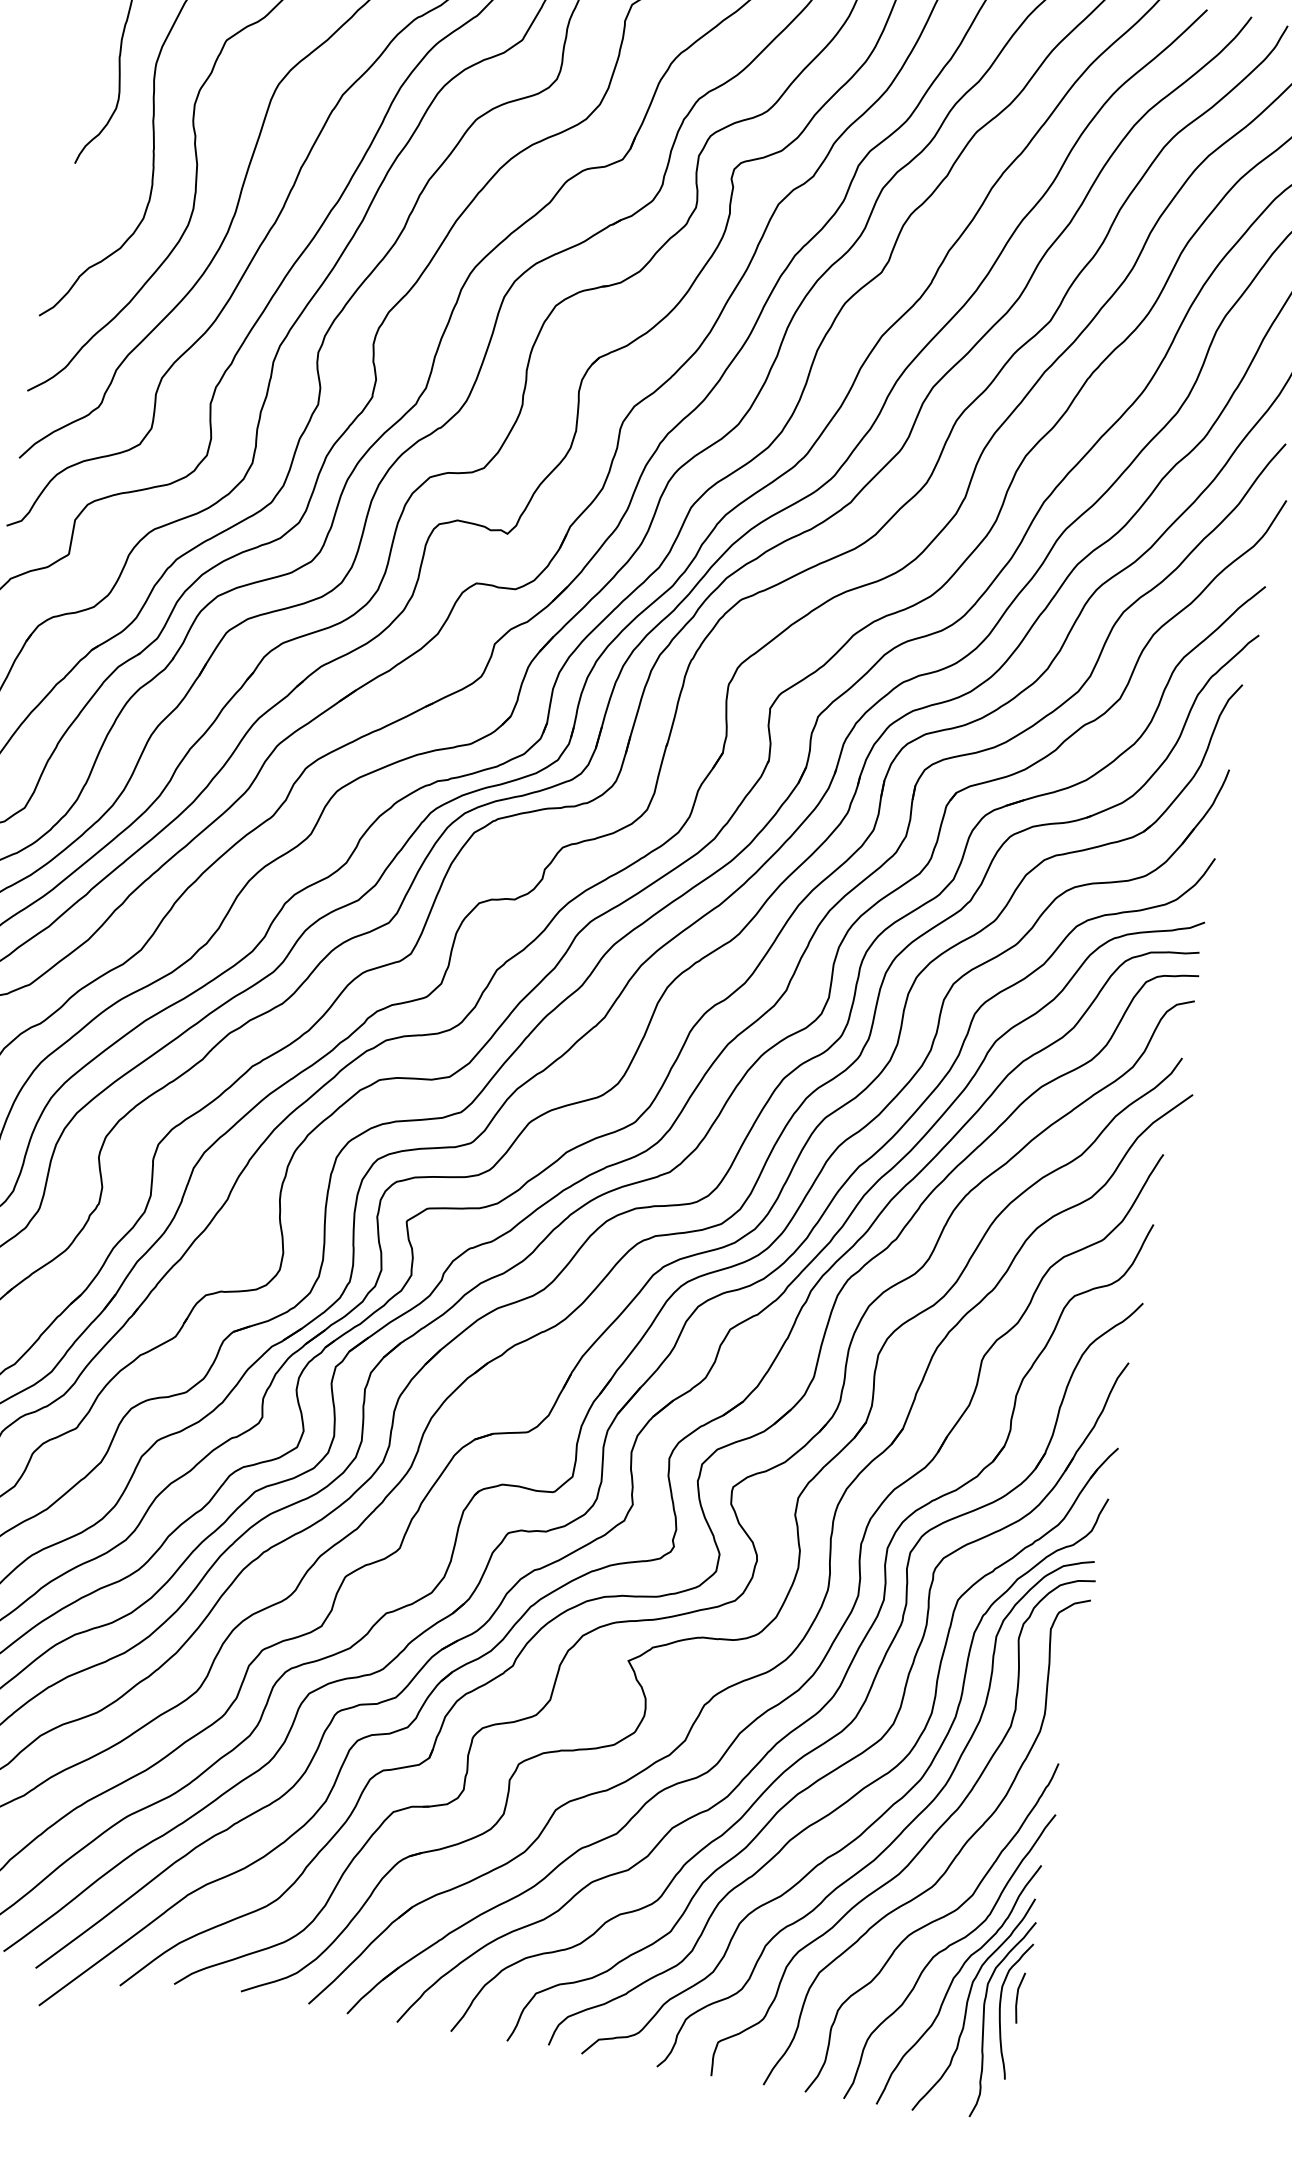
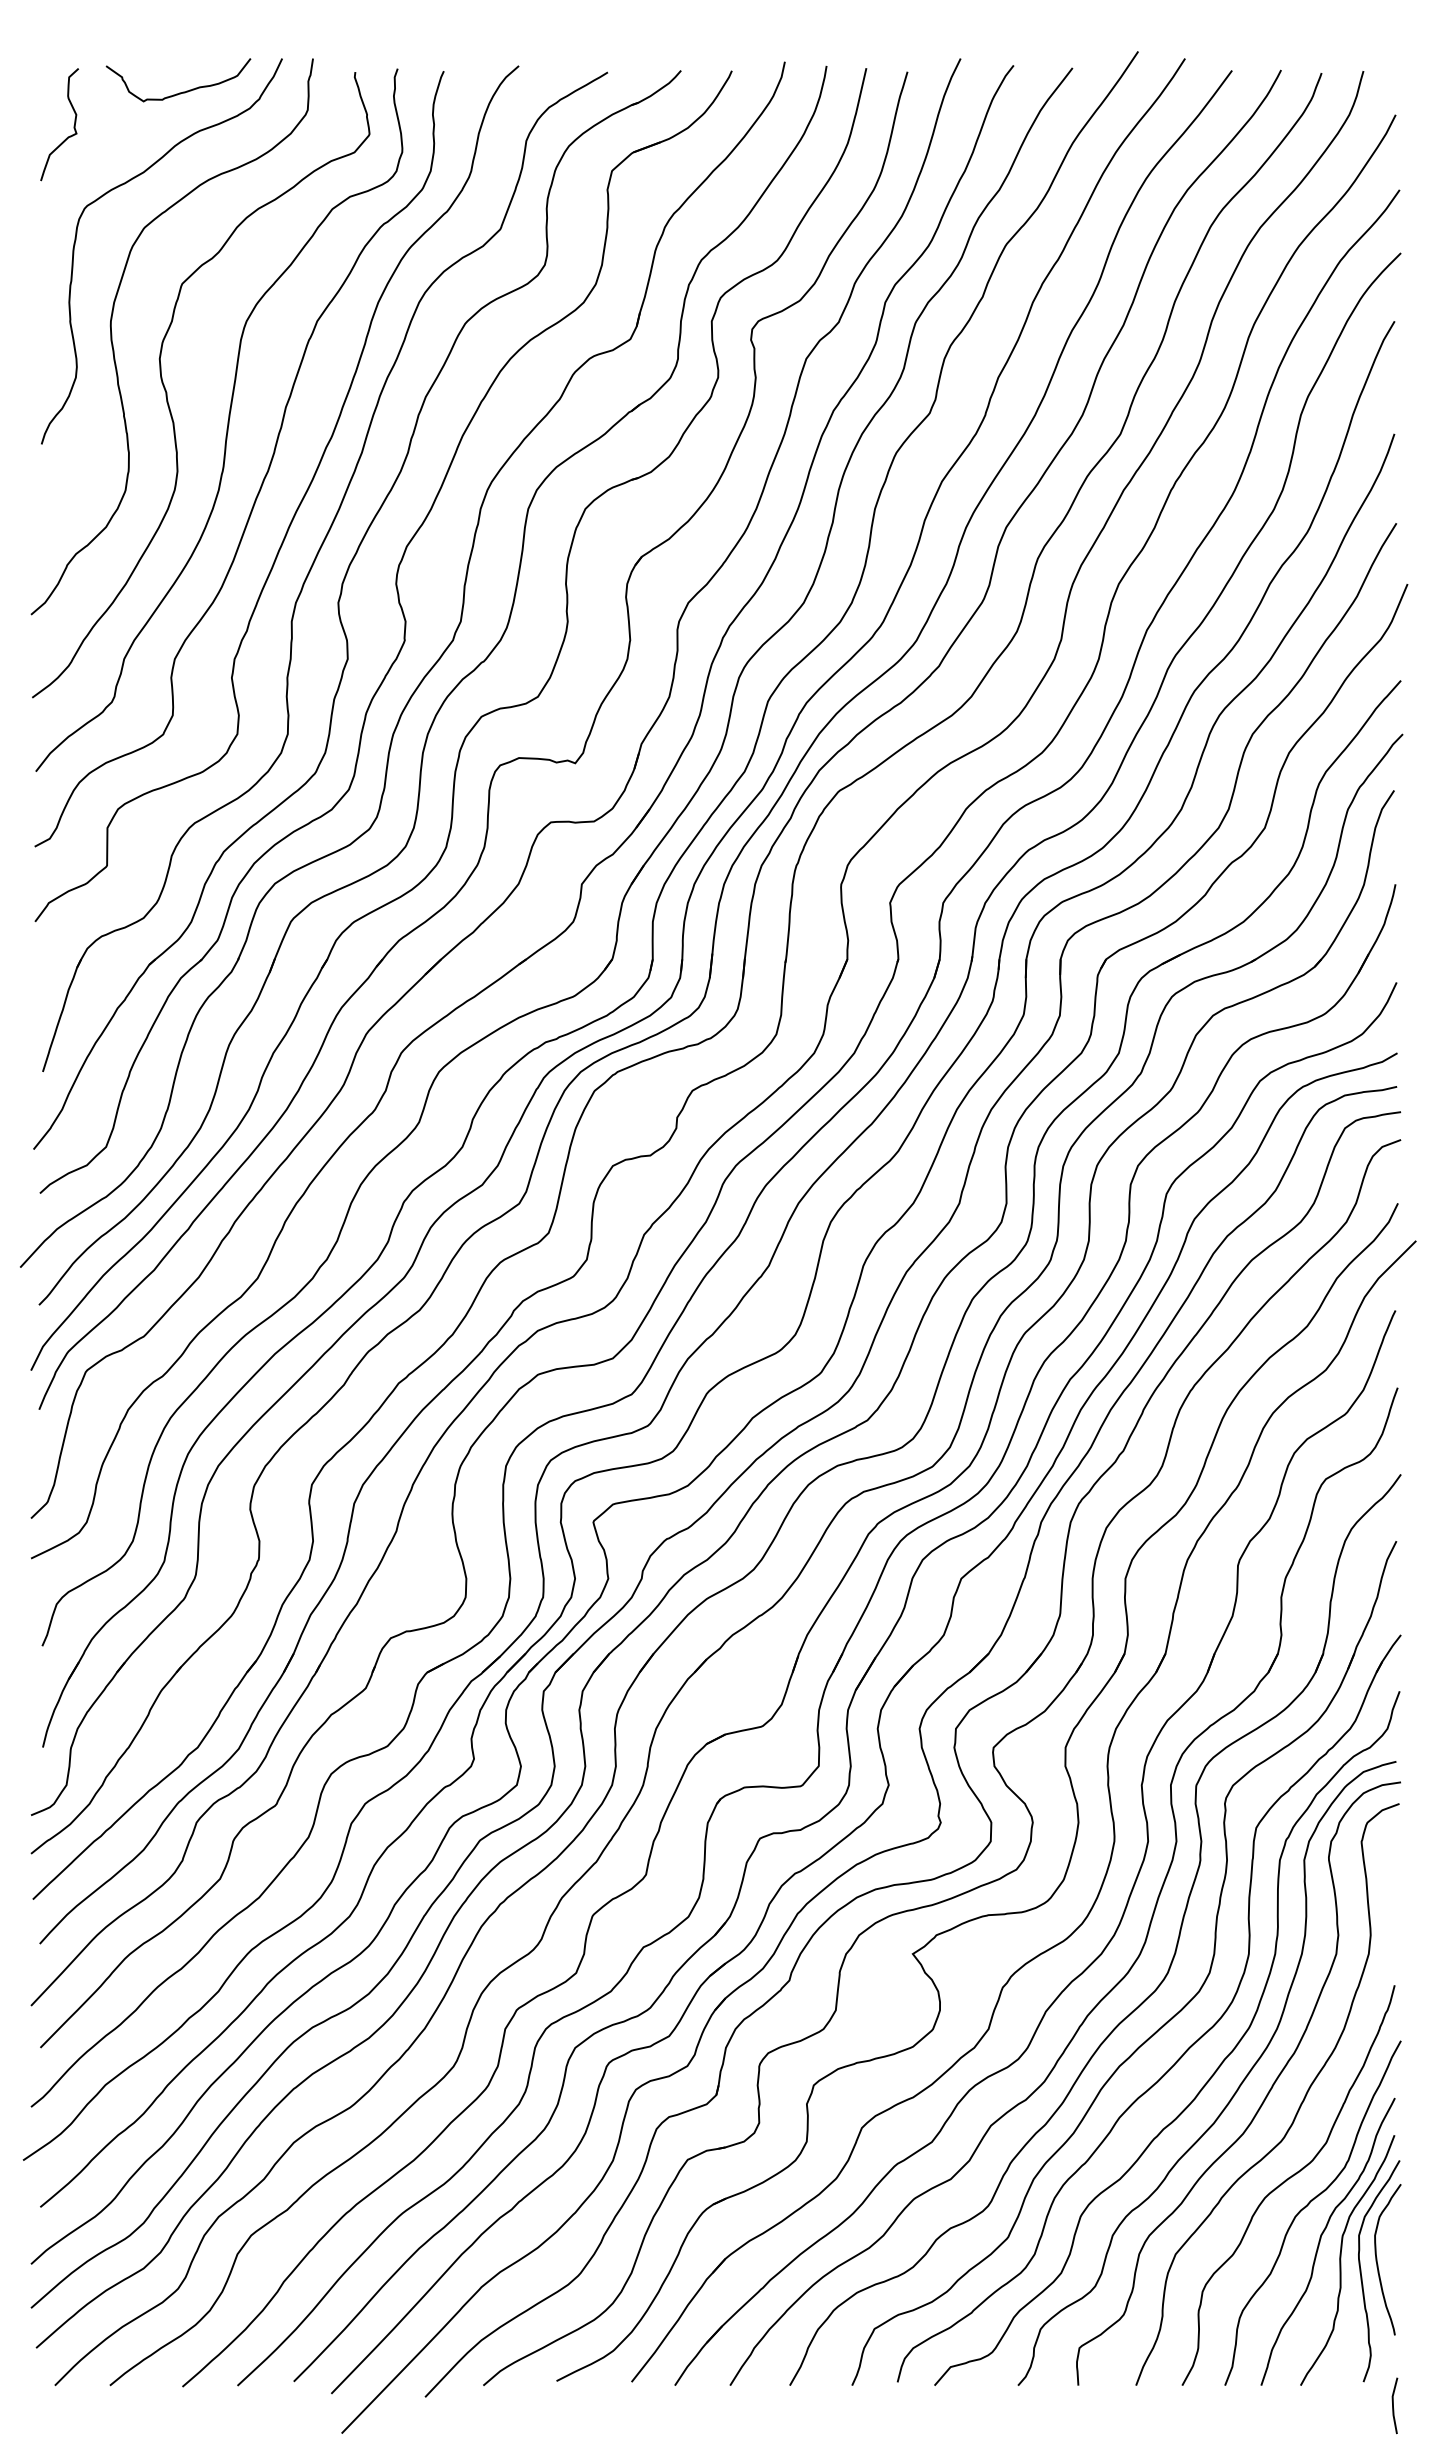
line: (1017, 1997) -> (1393, 2405), moved

